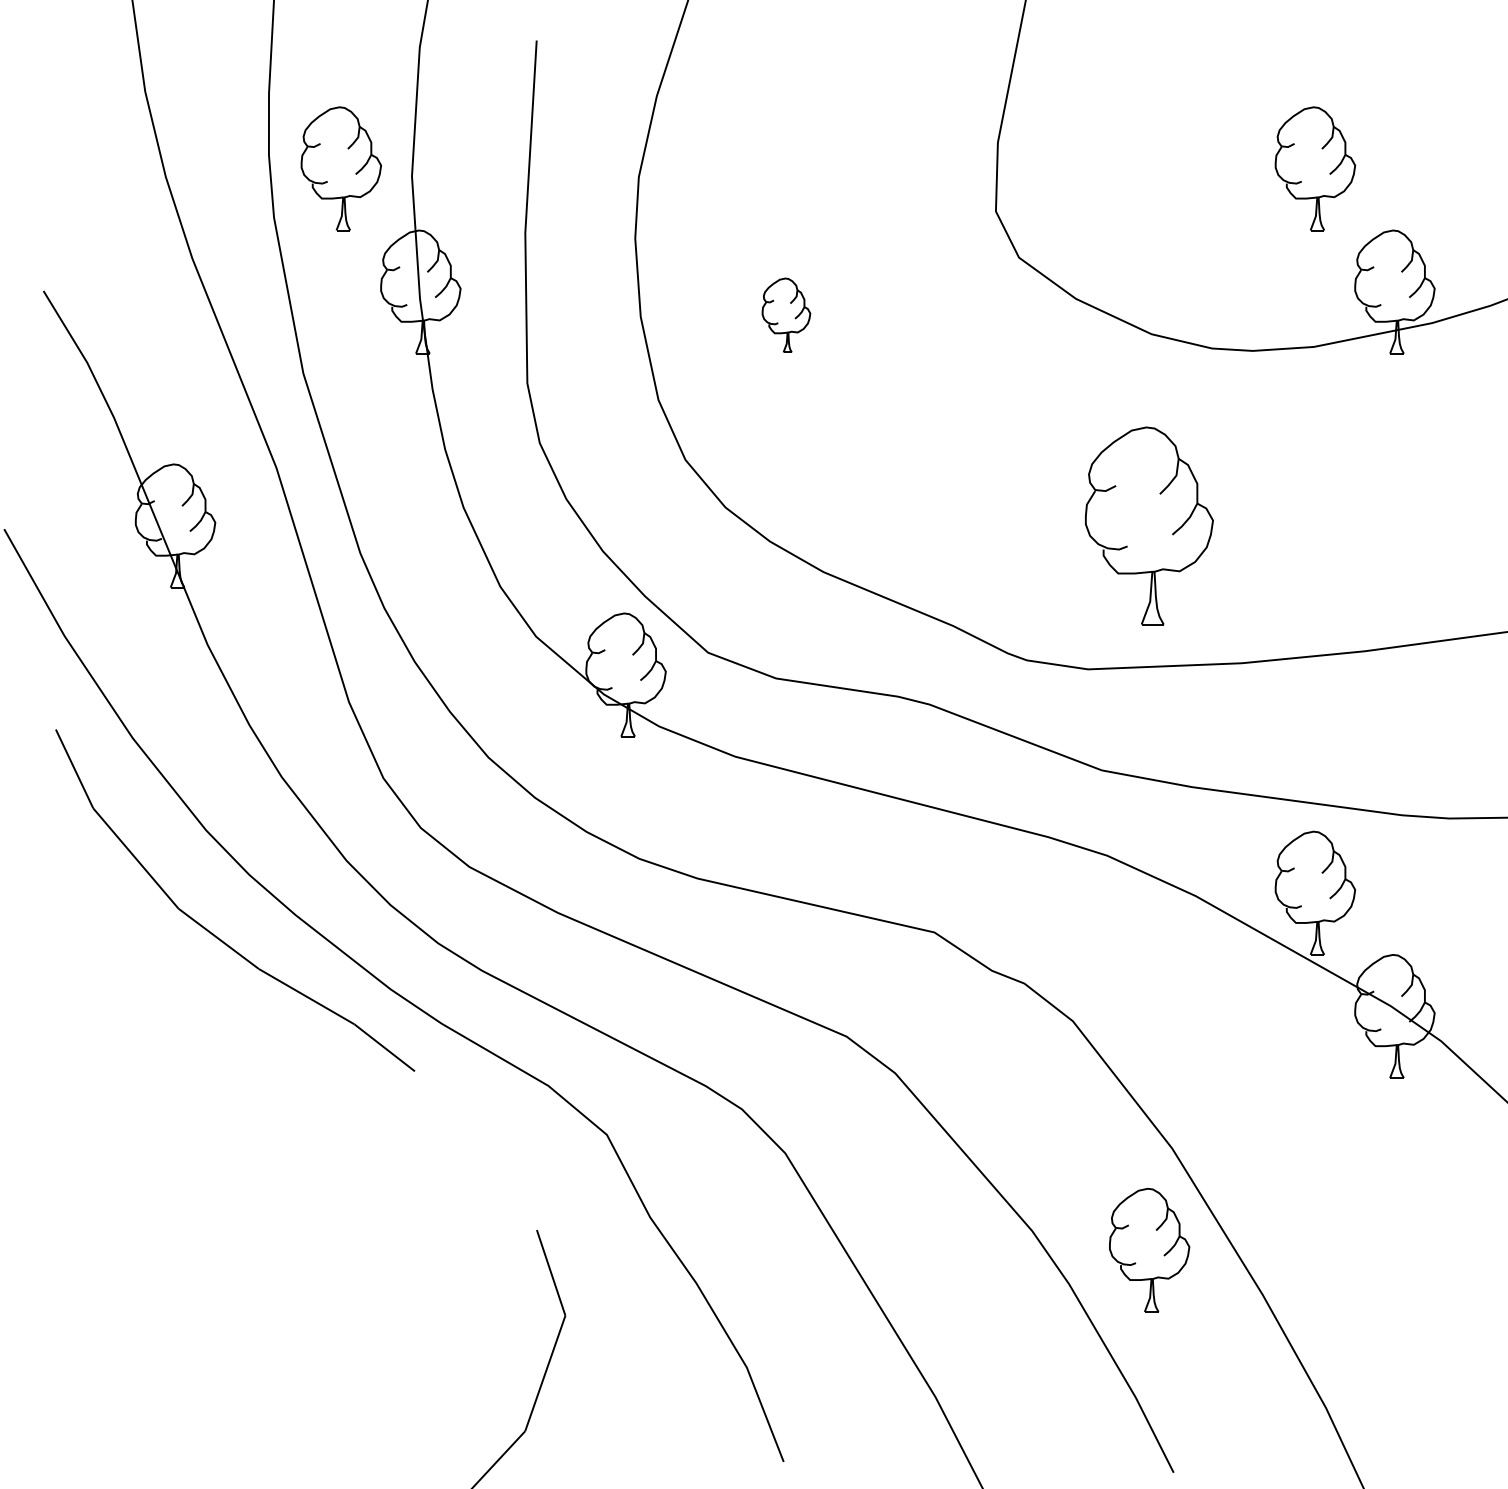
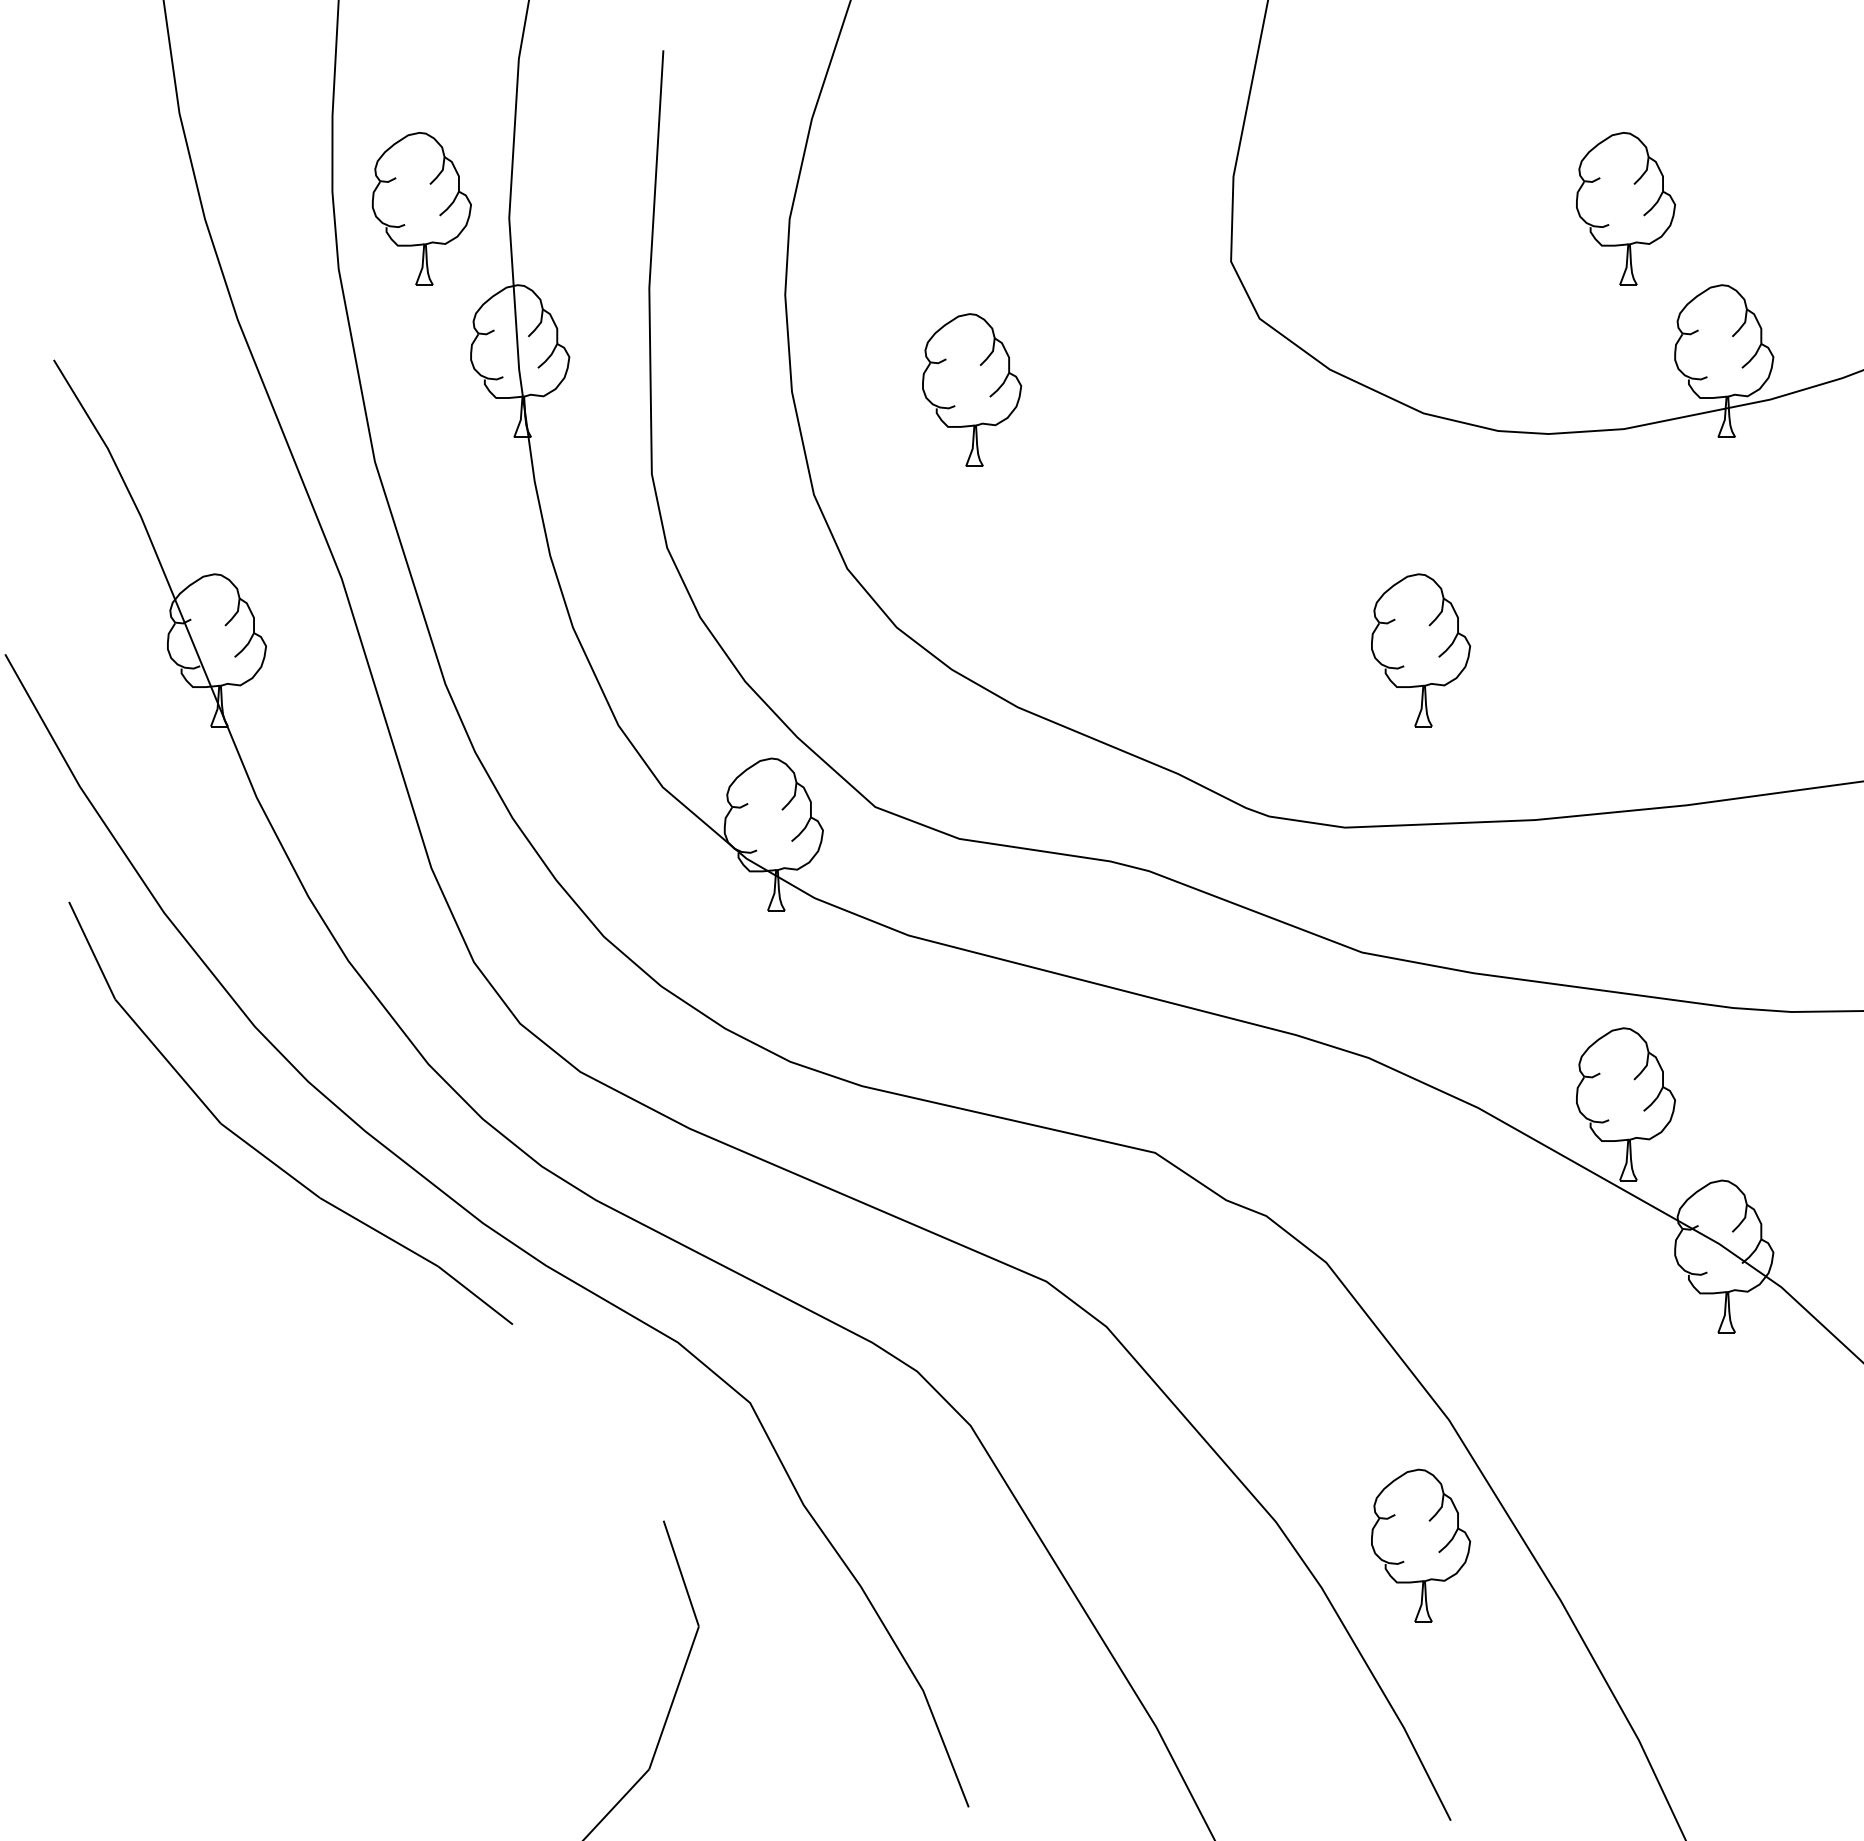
part: (786, 315) -> (972, 390), size x1.67
part: (1149, 525) -> (1420, 649), size x0.62

